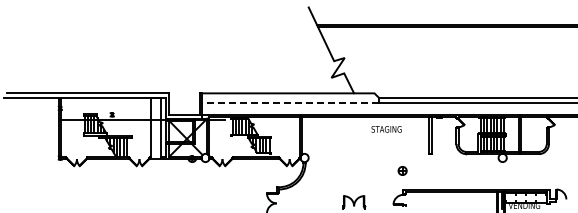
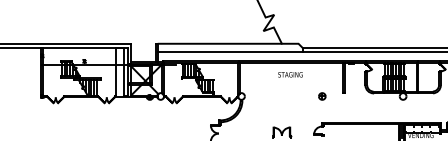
line: (290, 103) -> (230, 52), dashed -> solid
text: (386, 129) -> (290, 74), moved
part: (402, 170) -> (322, 96), moved

